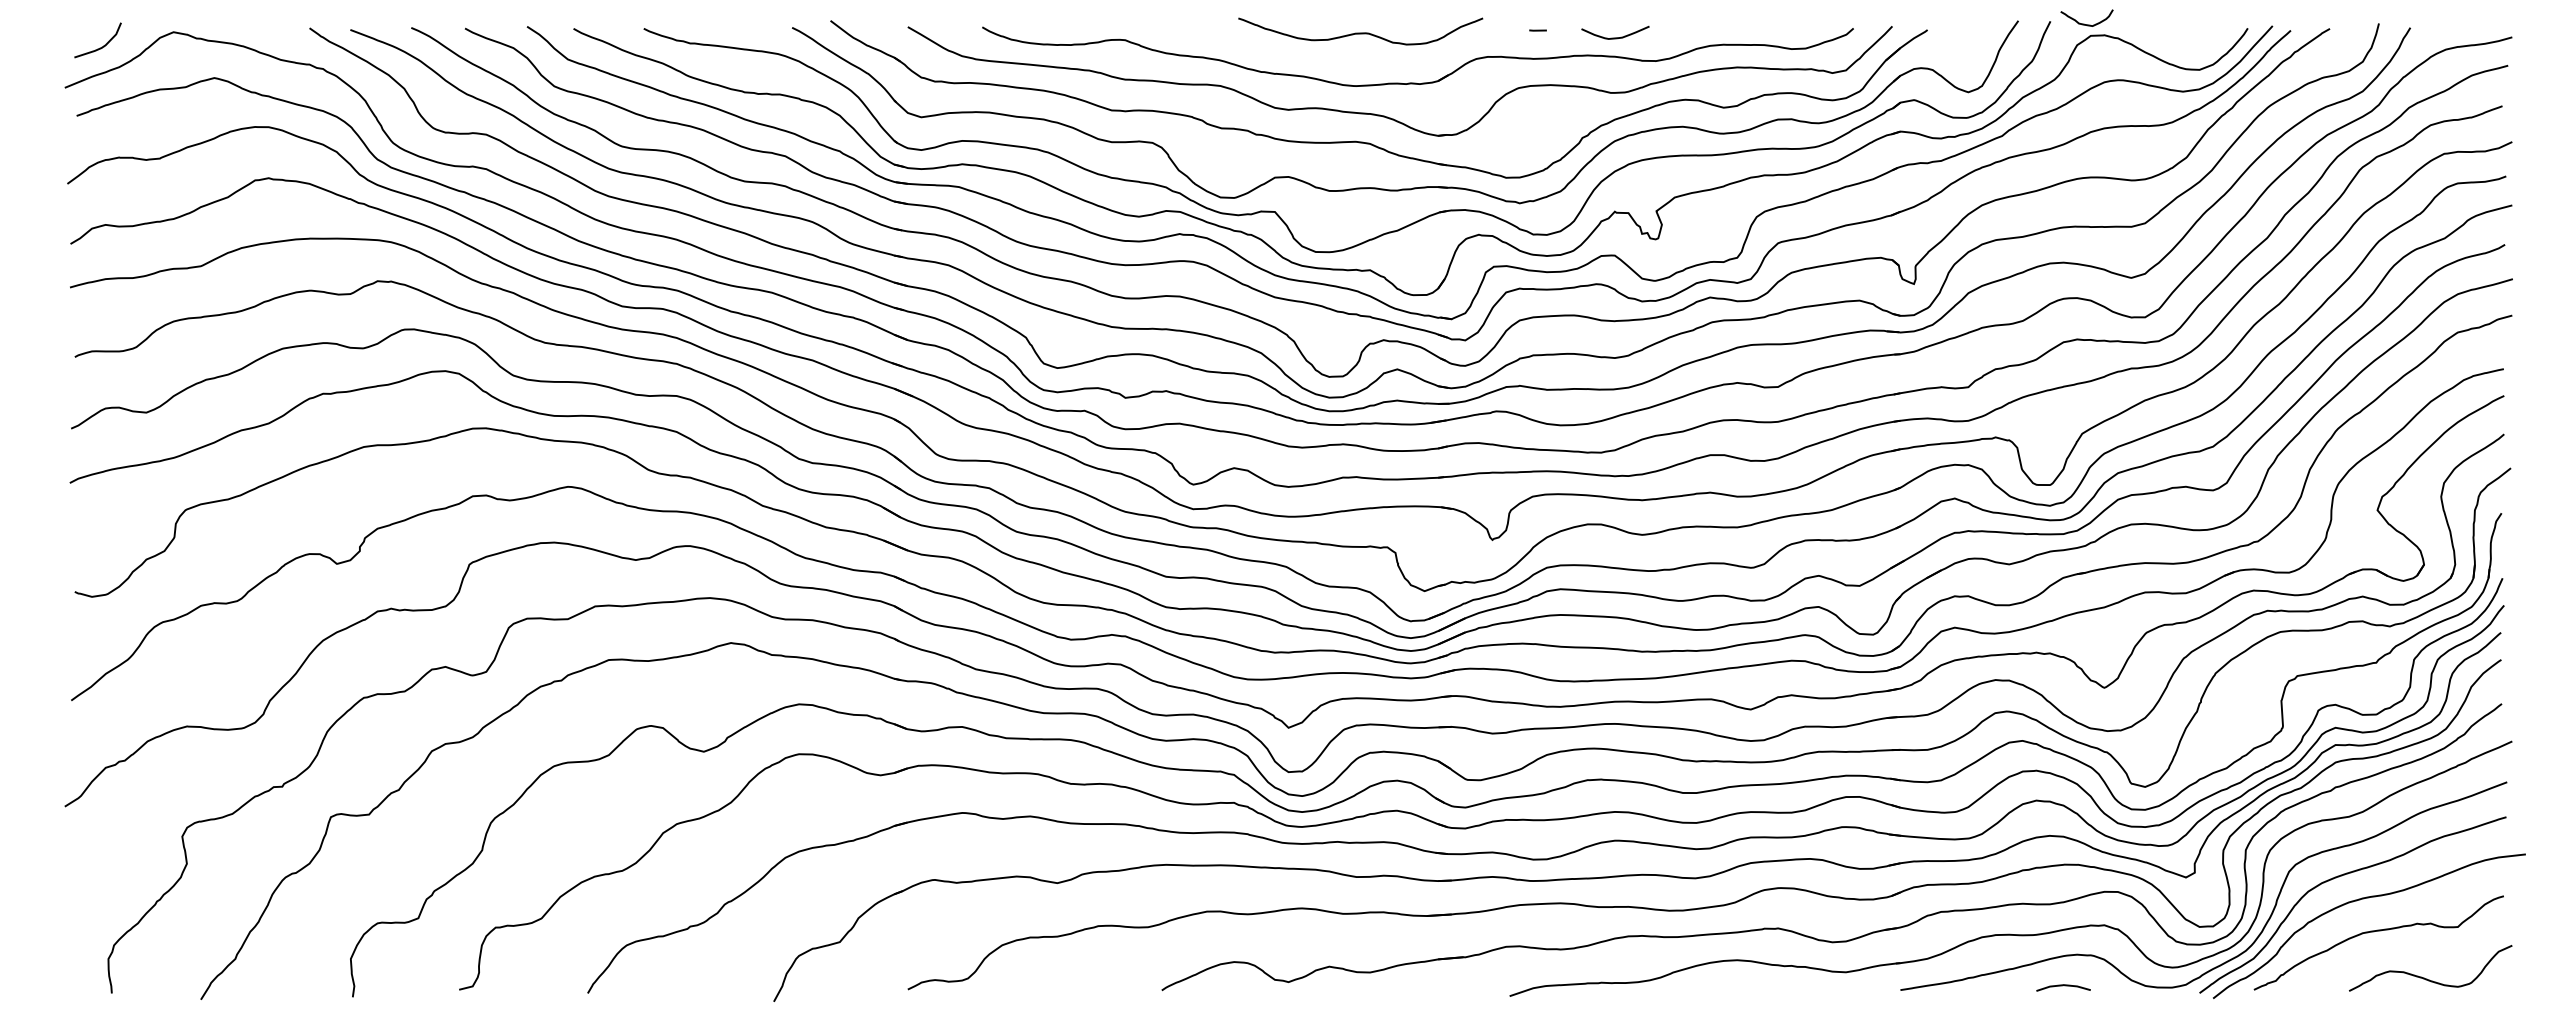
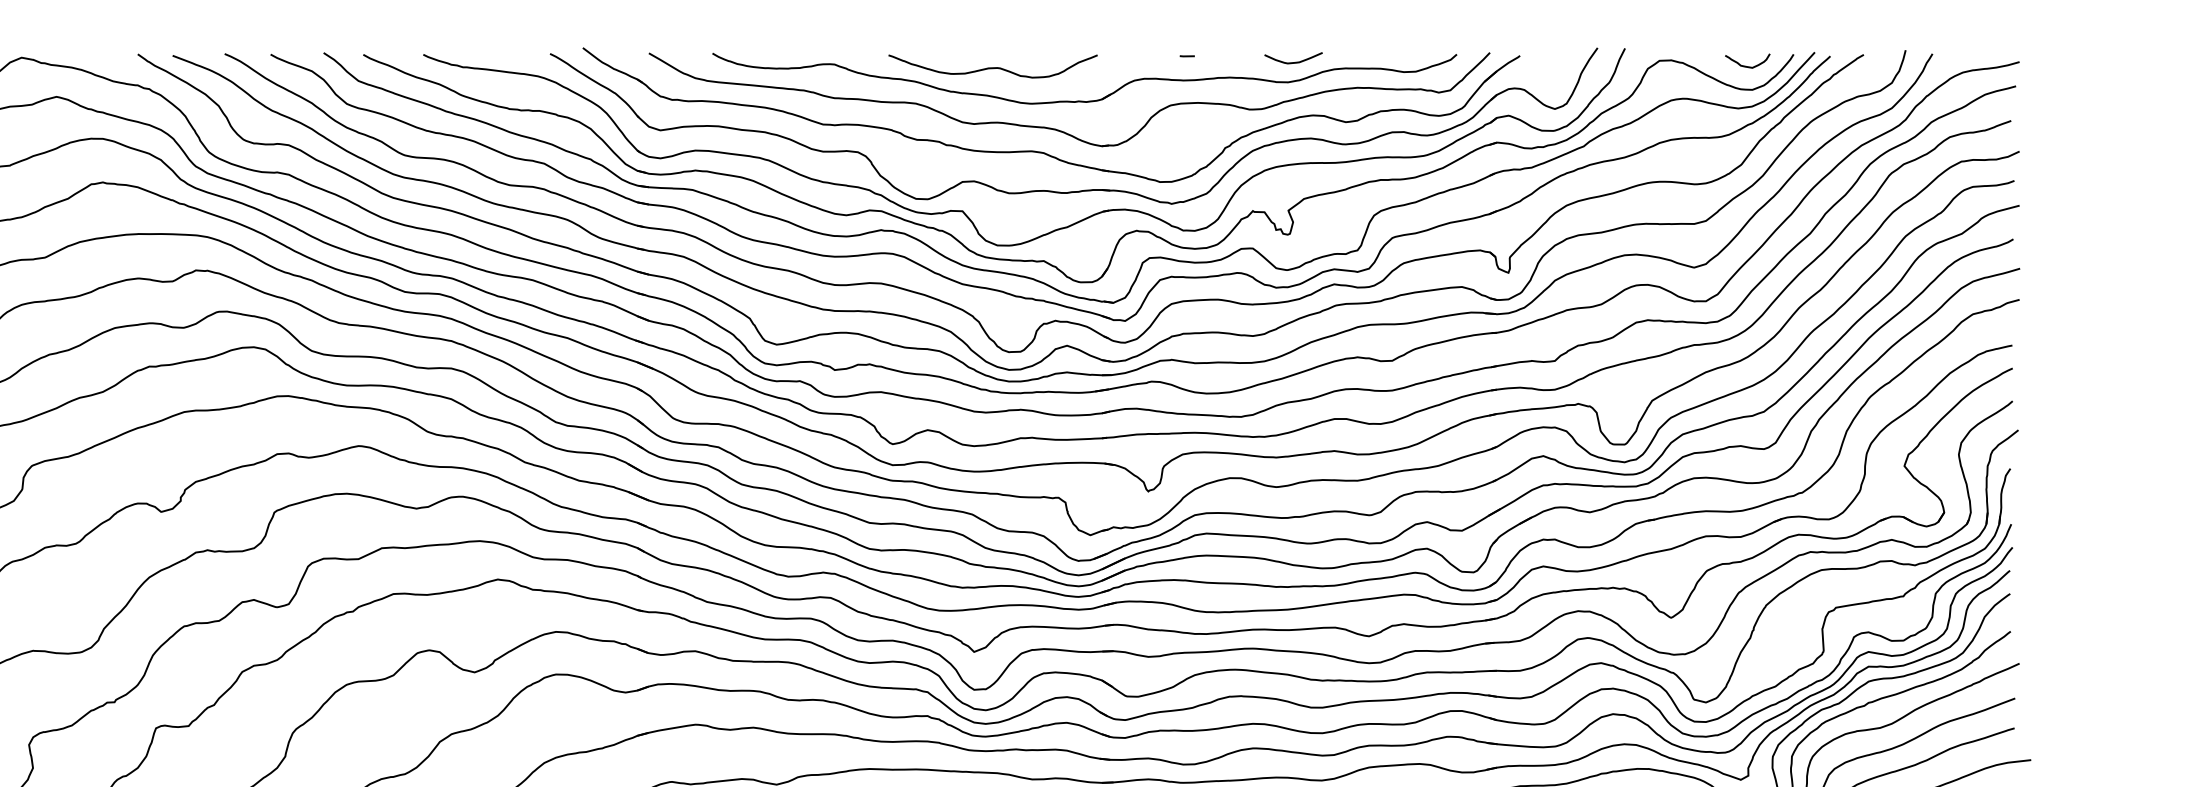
curve: (2084, 23) -> (1745, 65), moved
curve: (1360, 32) -> (992, 67), moved
curve: (1615, 37) -> (1293, 62), moved

